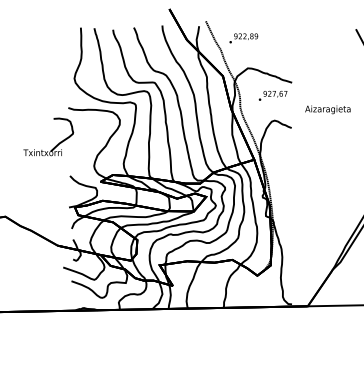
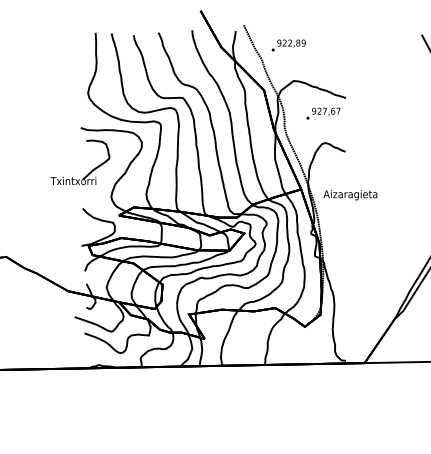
text: (327, 110) -> (350, 195), moved
part: (57, 144) -> (90, 171), moved

